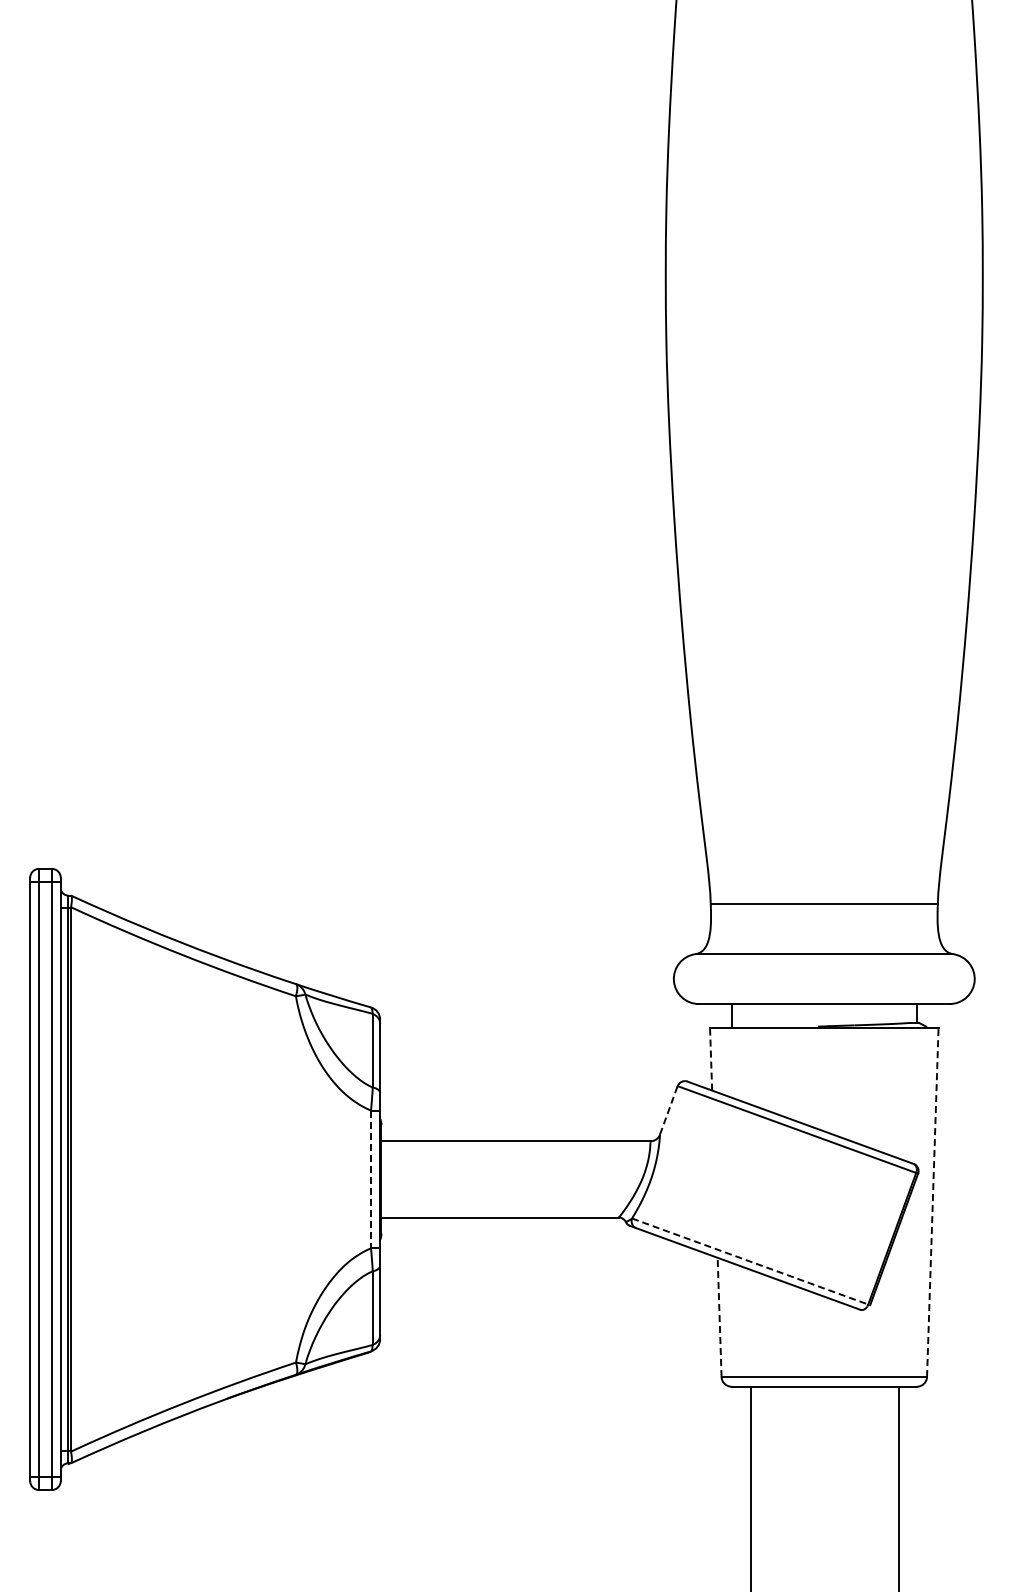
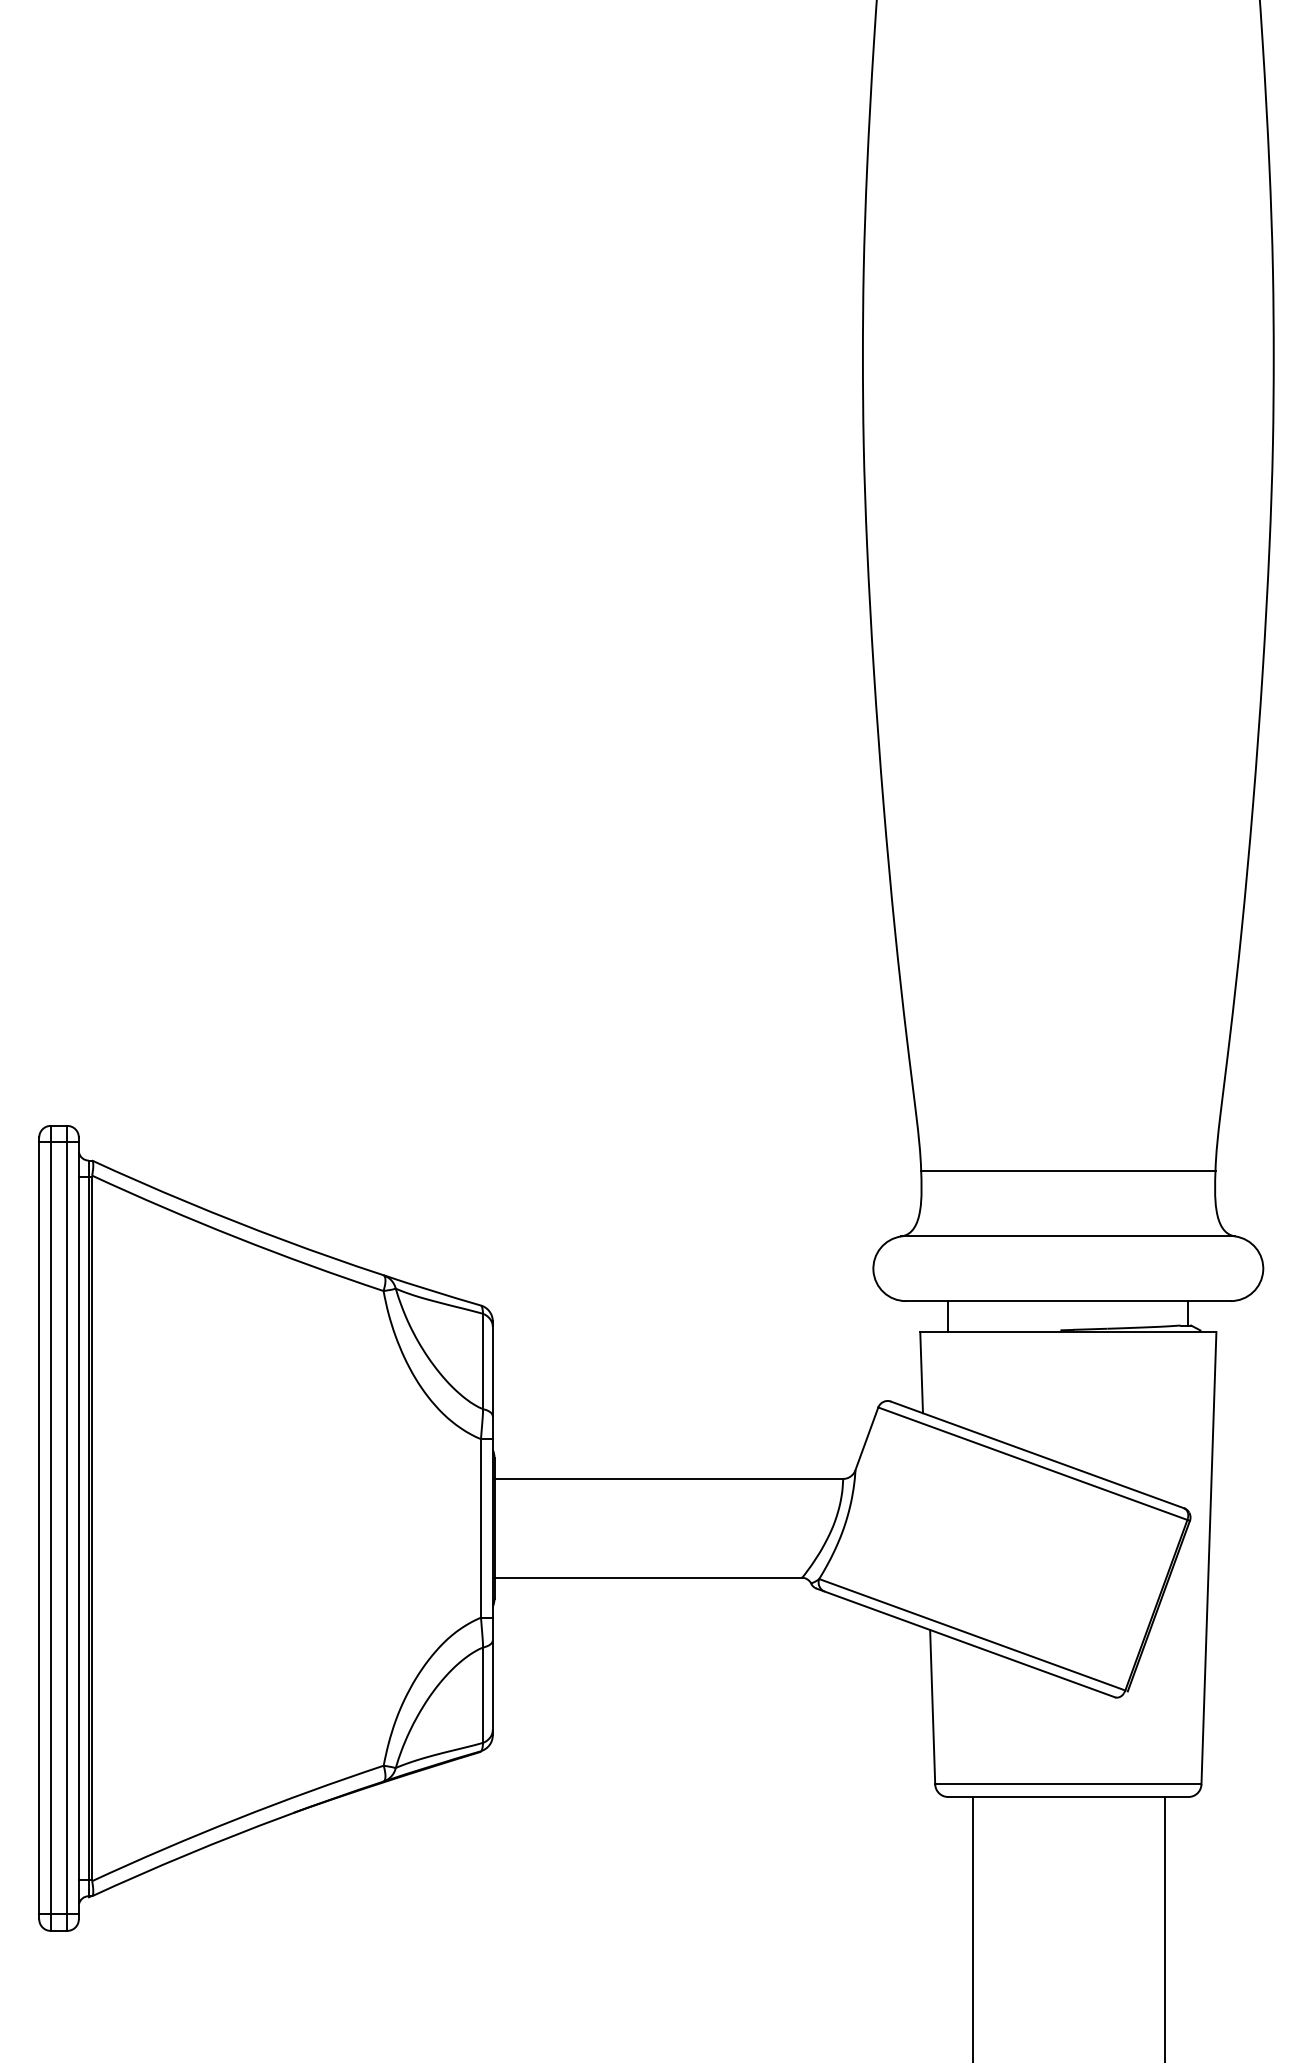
line: (711, 1058) -> (922, 1371), dashed -> solid
line: (668, 1110) -> (866, 1439), dashed -> solid
line: (371, 1179) -> (481, 1528), dashed -> solid
line: (932, 1202) -> (1208, 1558), dashed -> solid
line: (750, 1261) -> (972, 1634), dashed -> solid
line: (719, 1317) -> (932, 1707), dashed -> solid

